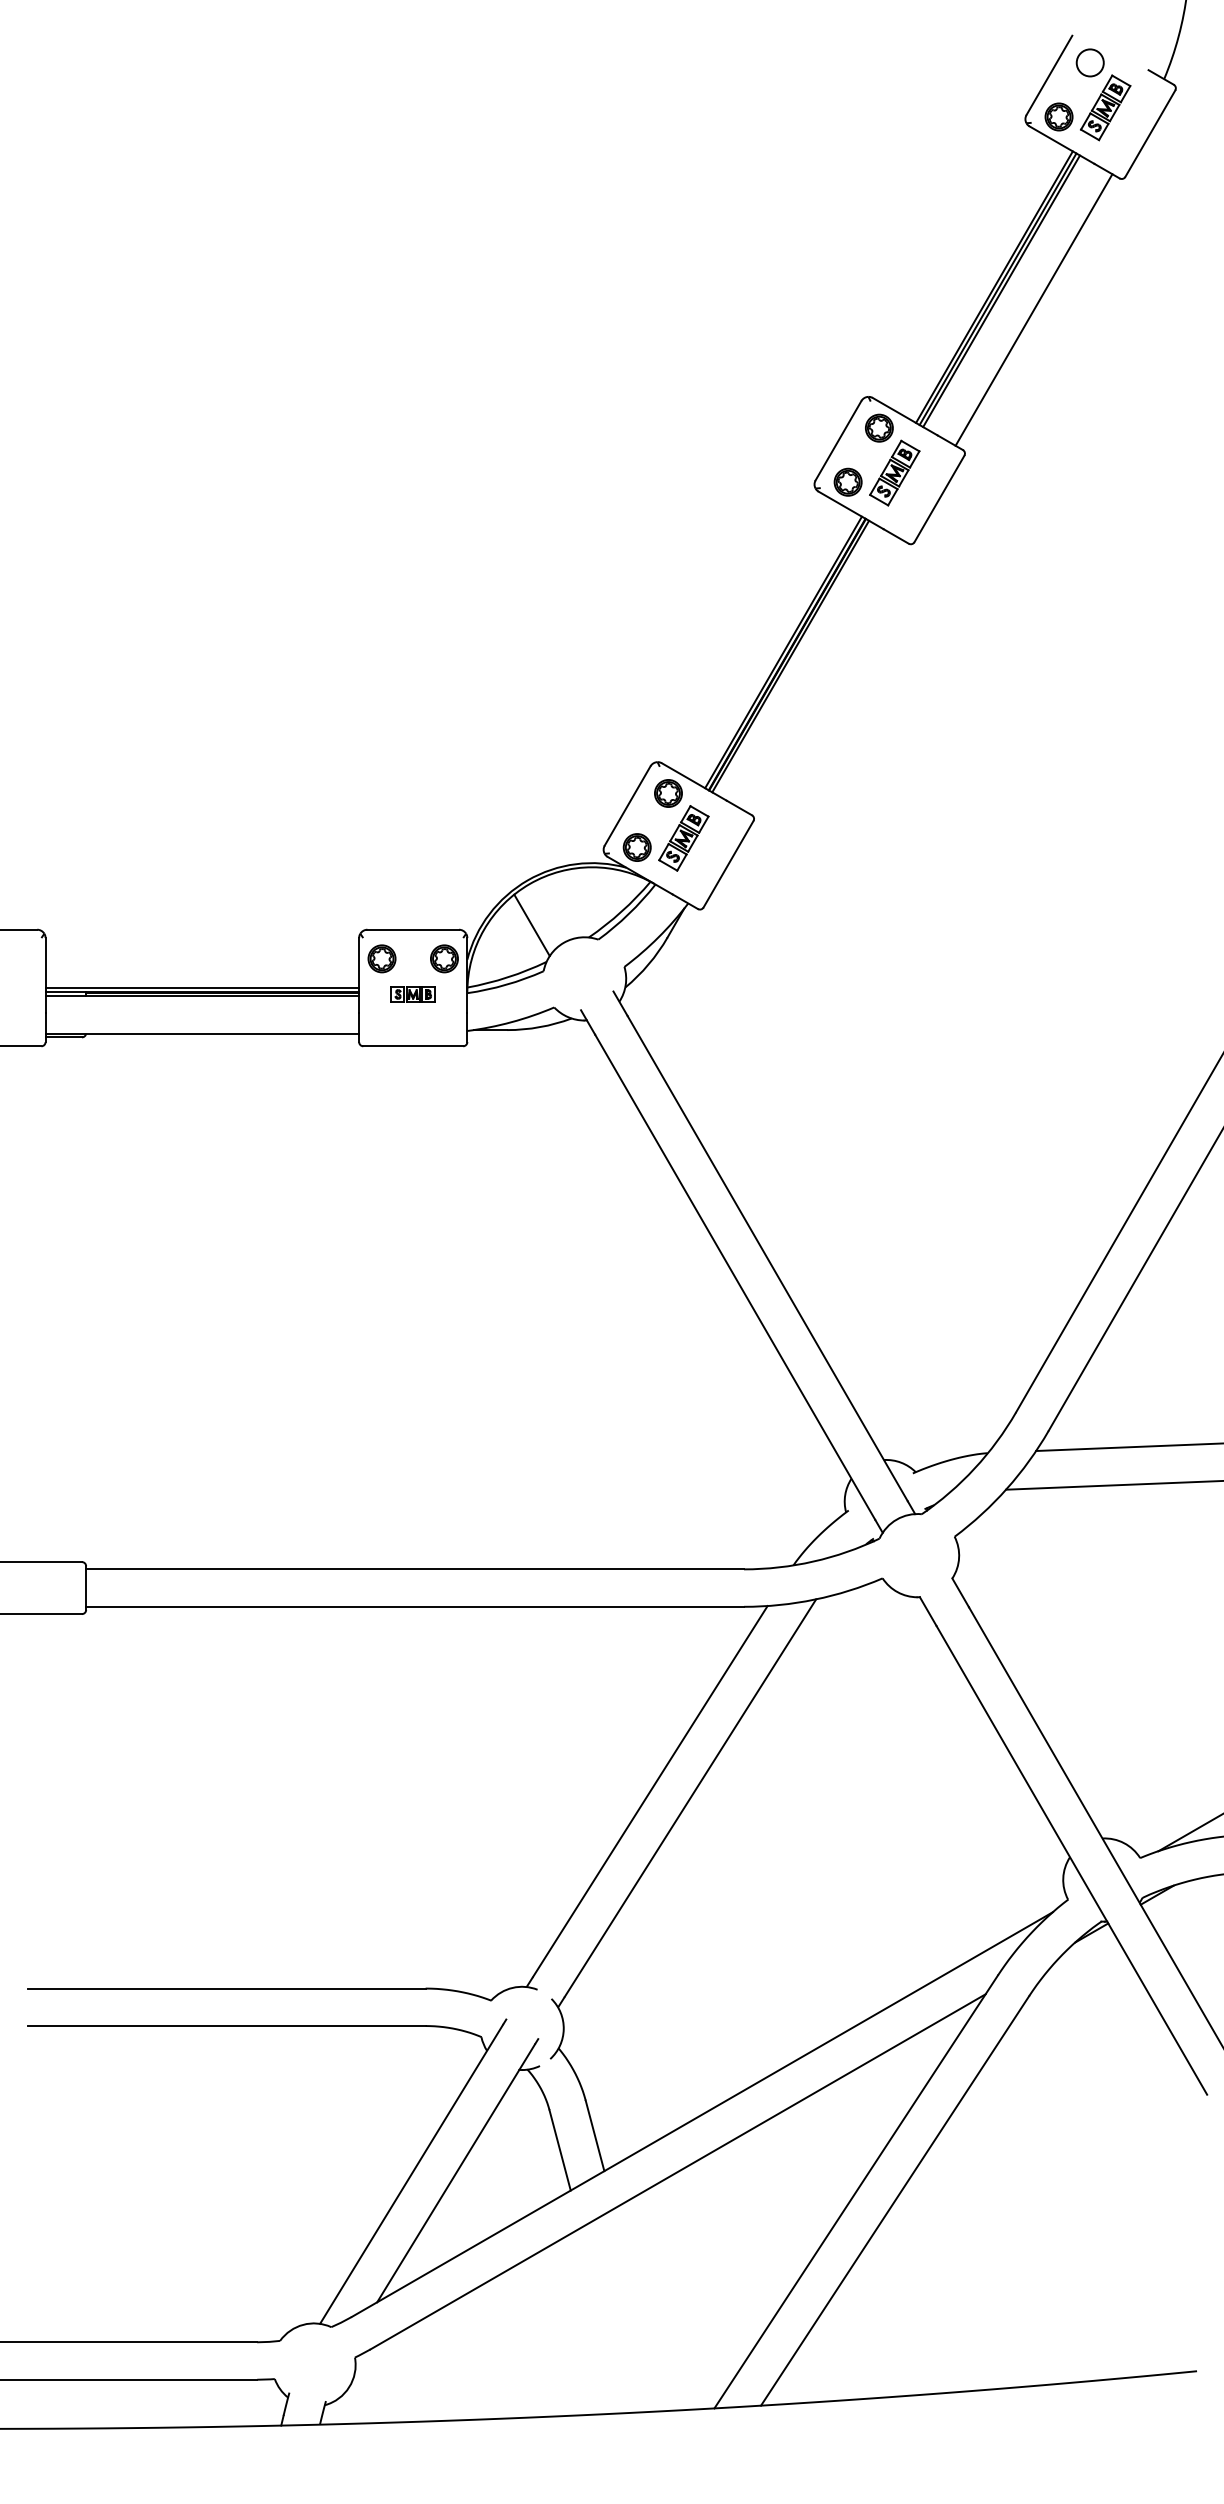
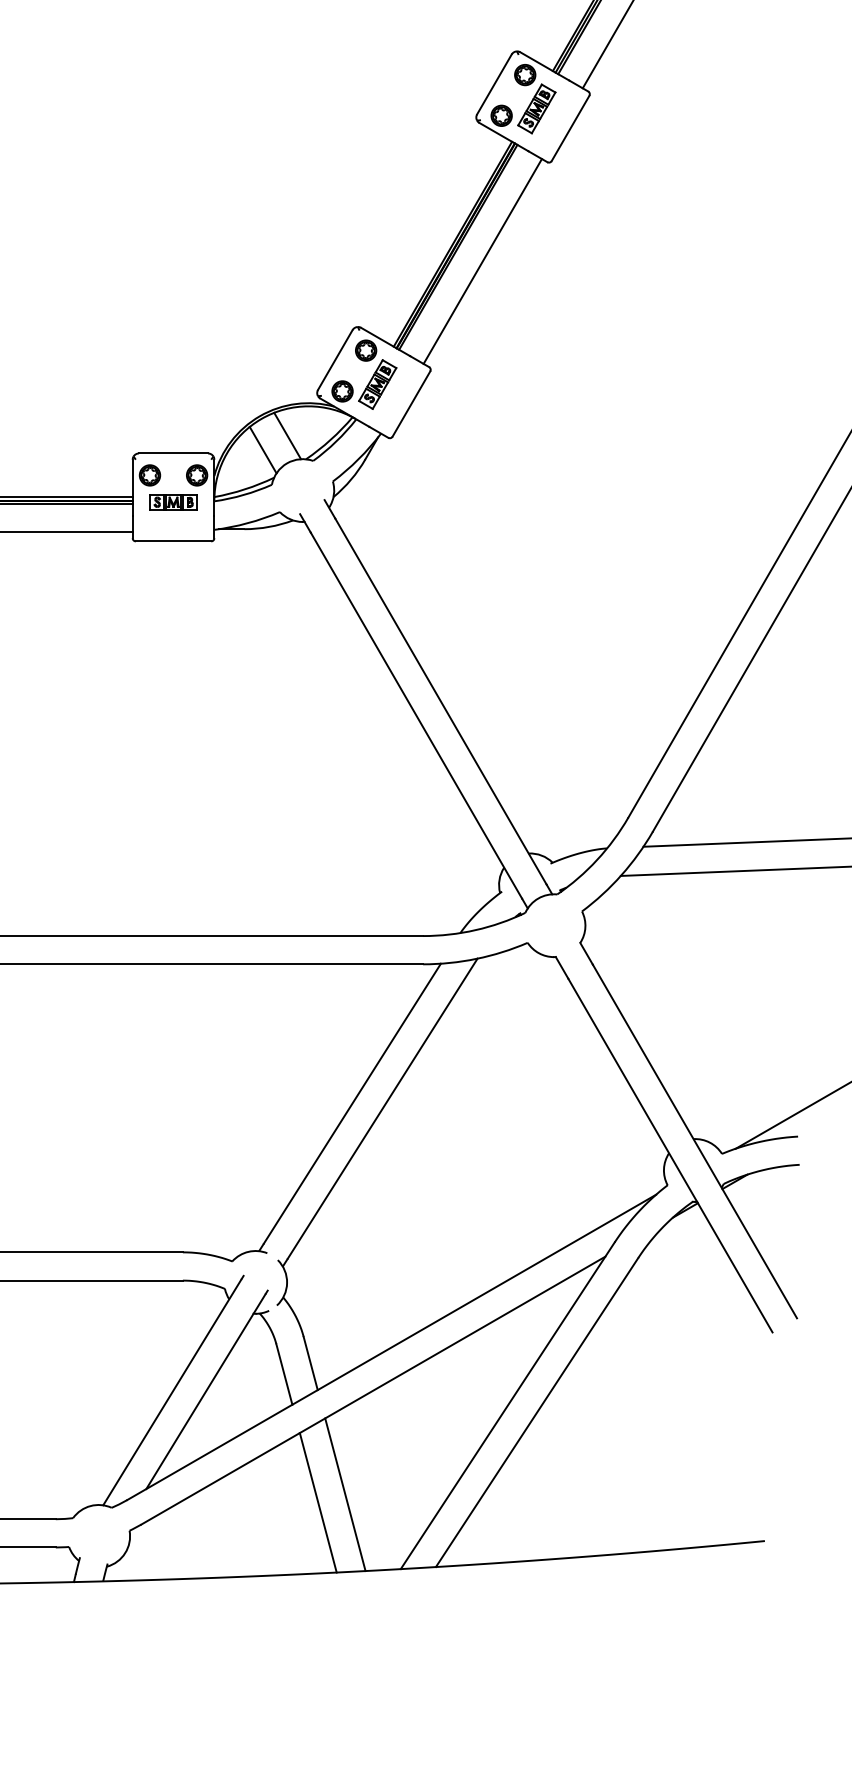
line: (822, 675) -> (482, 261), added
line: (564, 906) -> (287, 435), added
part: (412, 994) -> (172, 502), size x1.43
line: (640, 2309) -> (345, 1494), added
line: (604, 2320) -> (317, 1502), added

